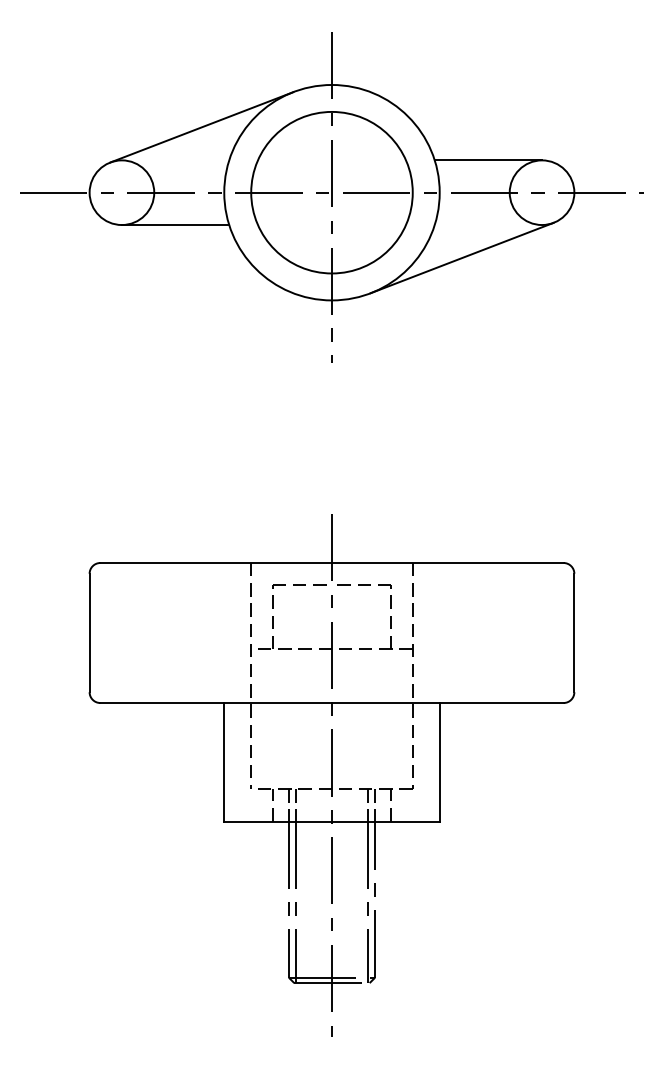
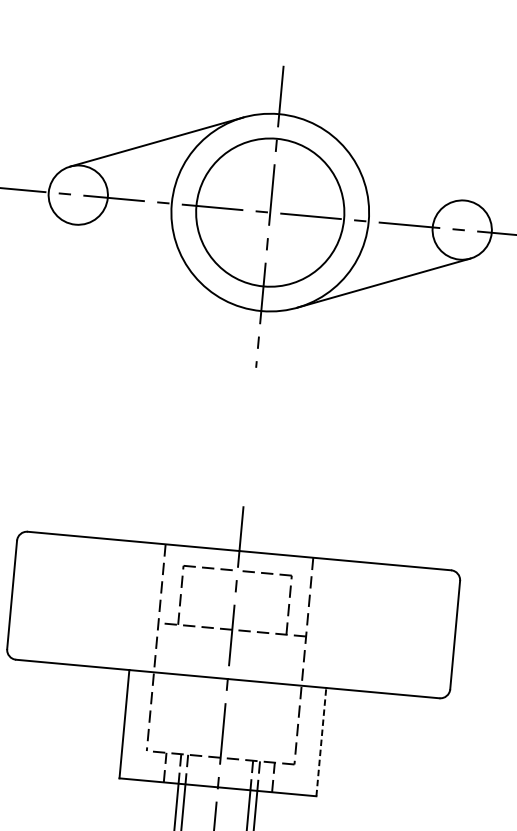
line: (488, 160) -> (415, 196), removed
line: (175, 225) -> (124, 229), removed
line: (439, 761) -> (321, 741), solid -> dashed

